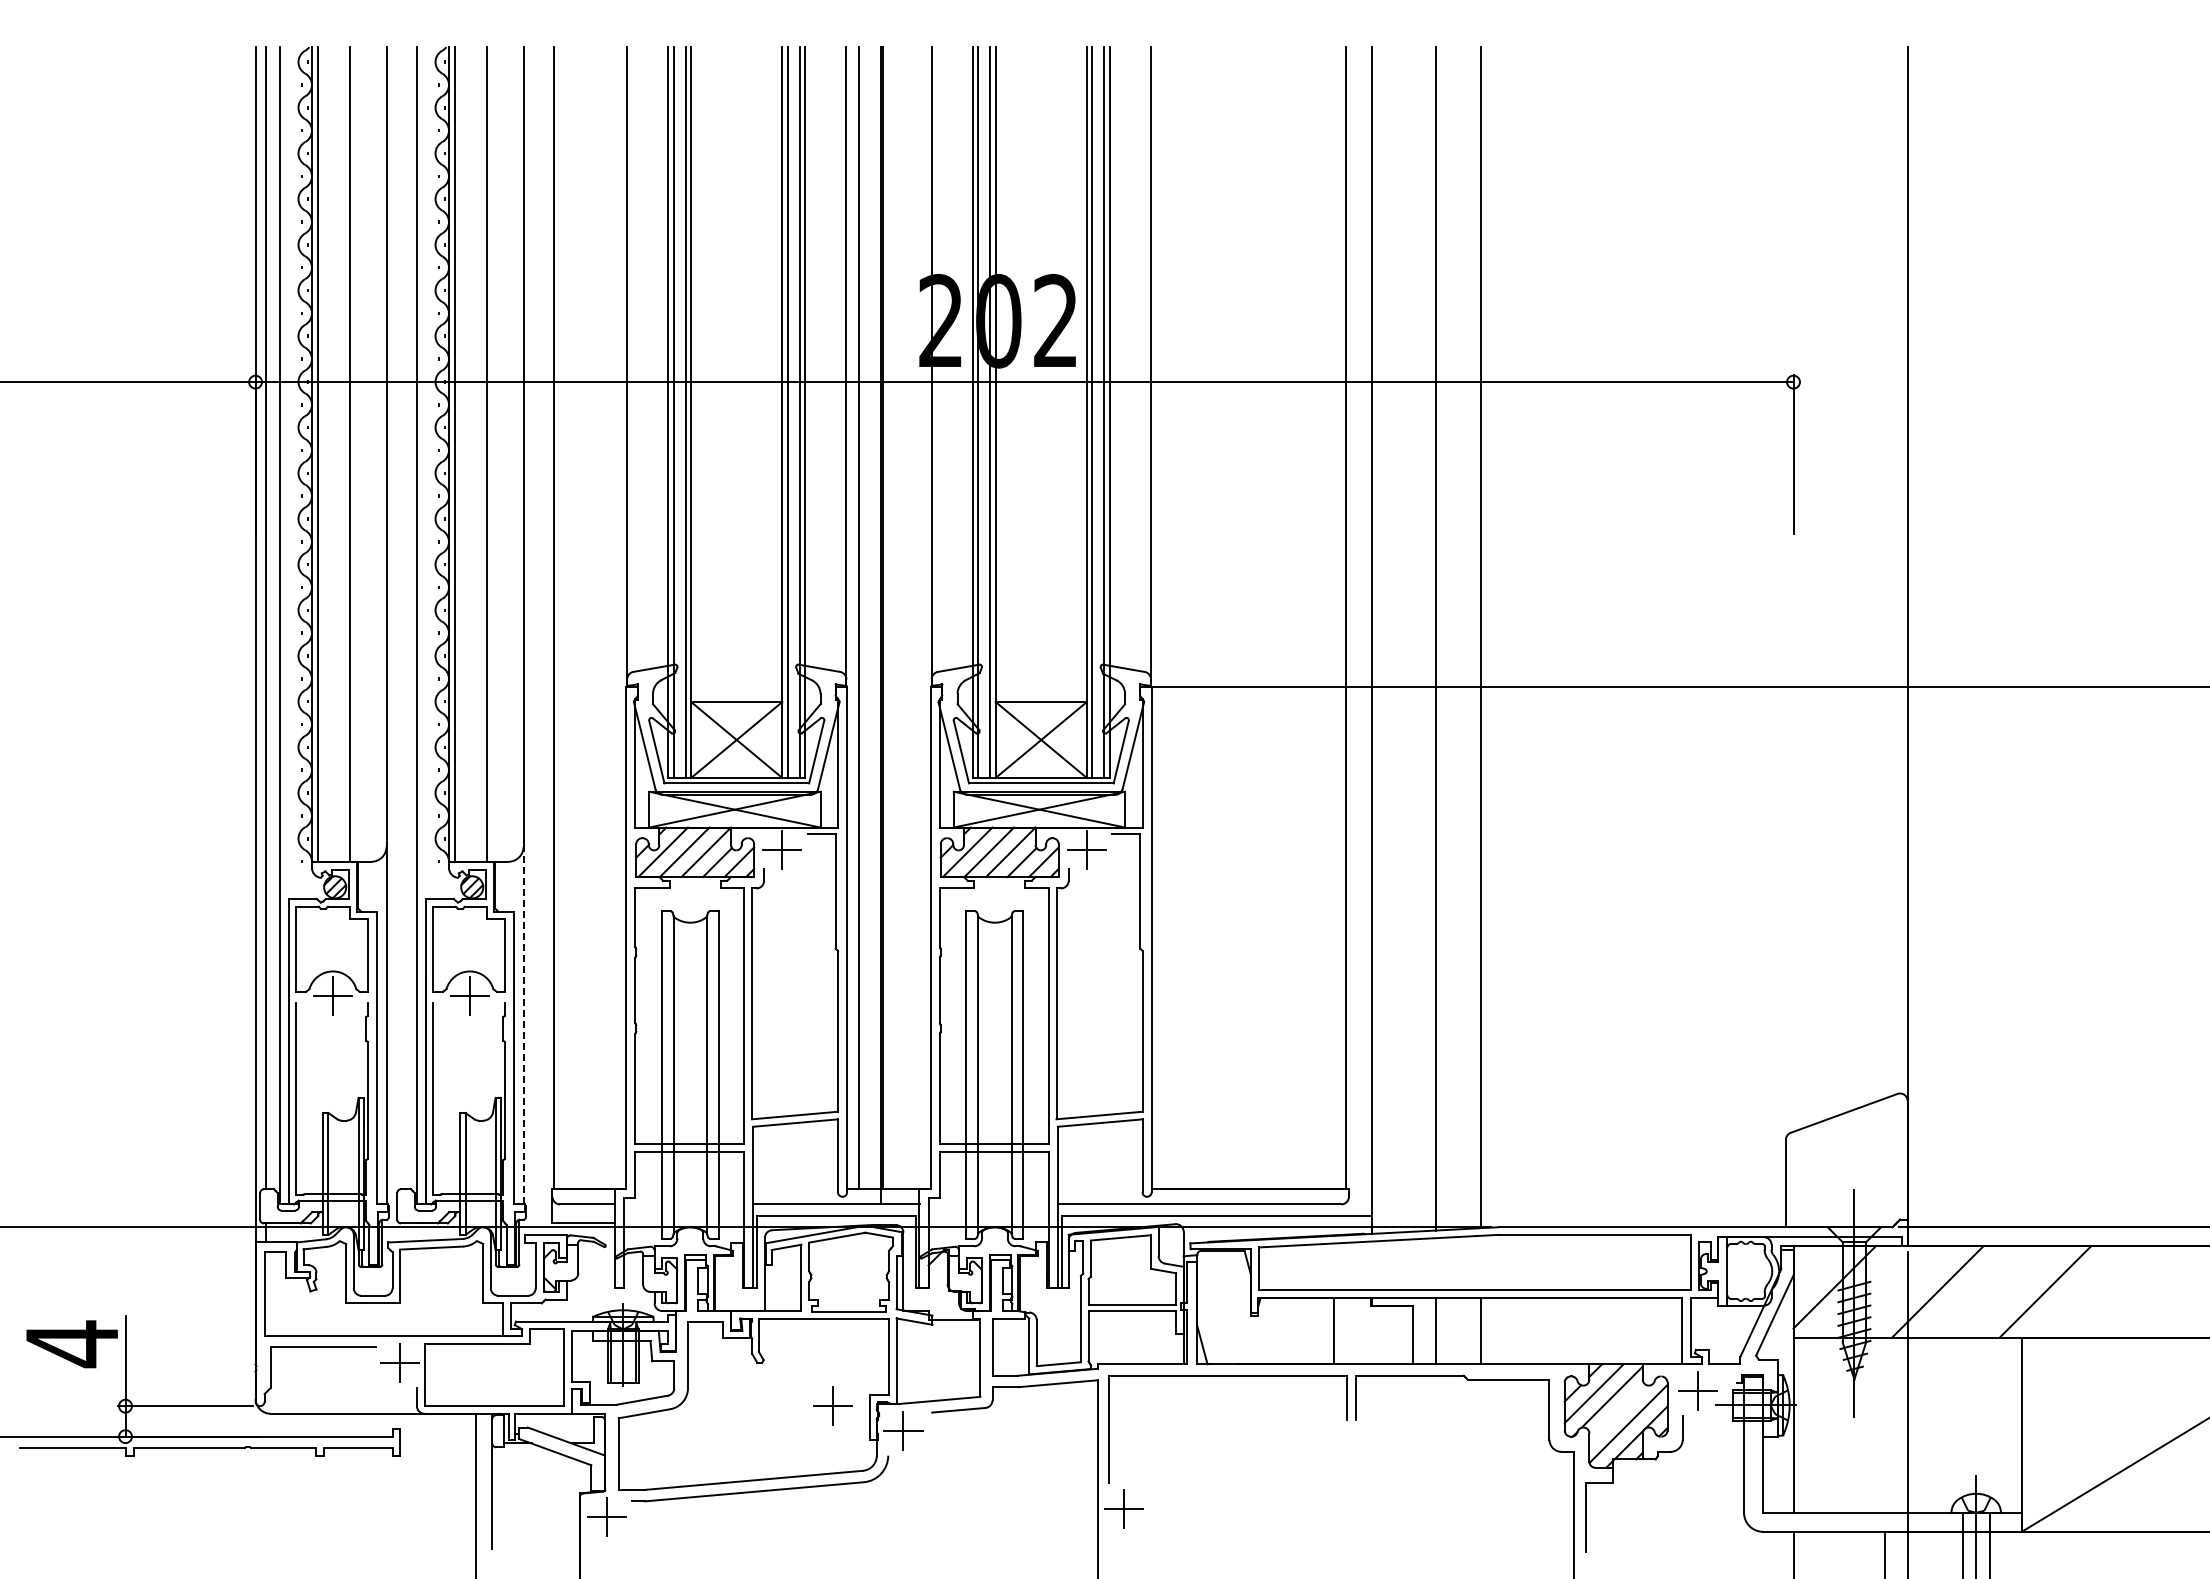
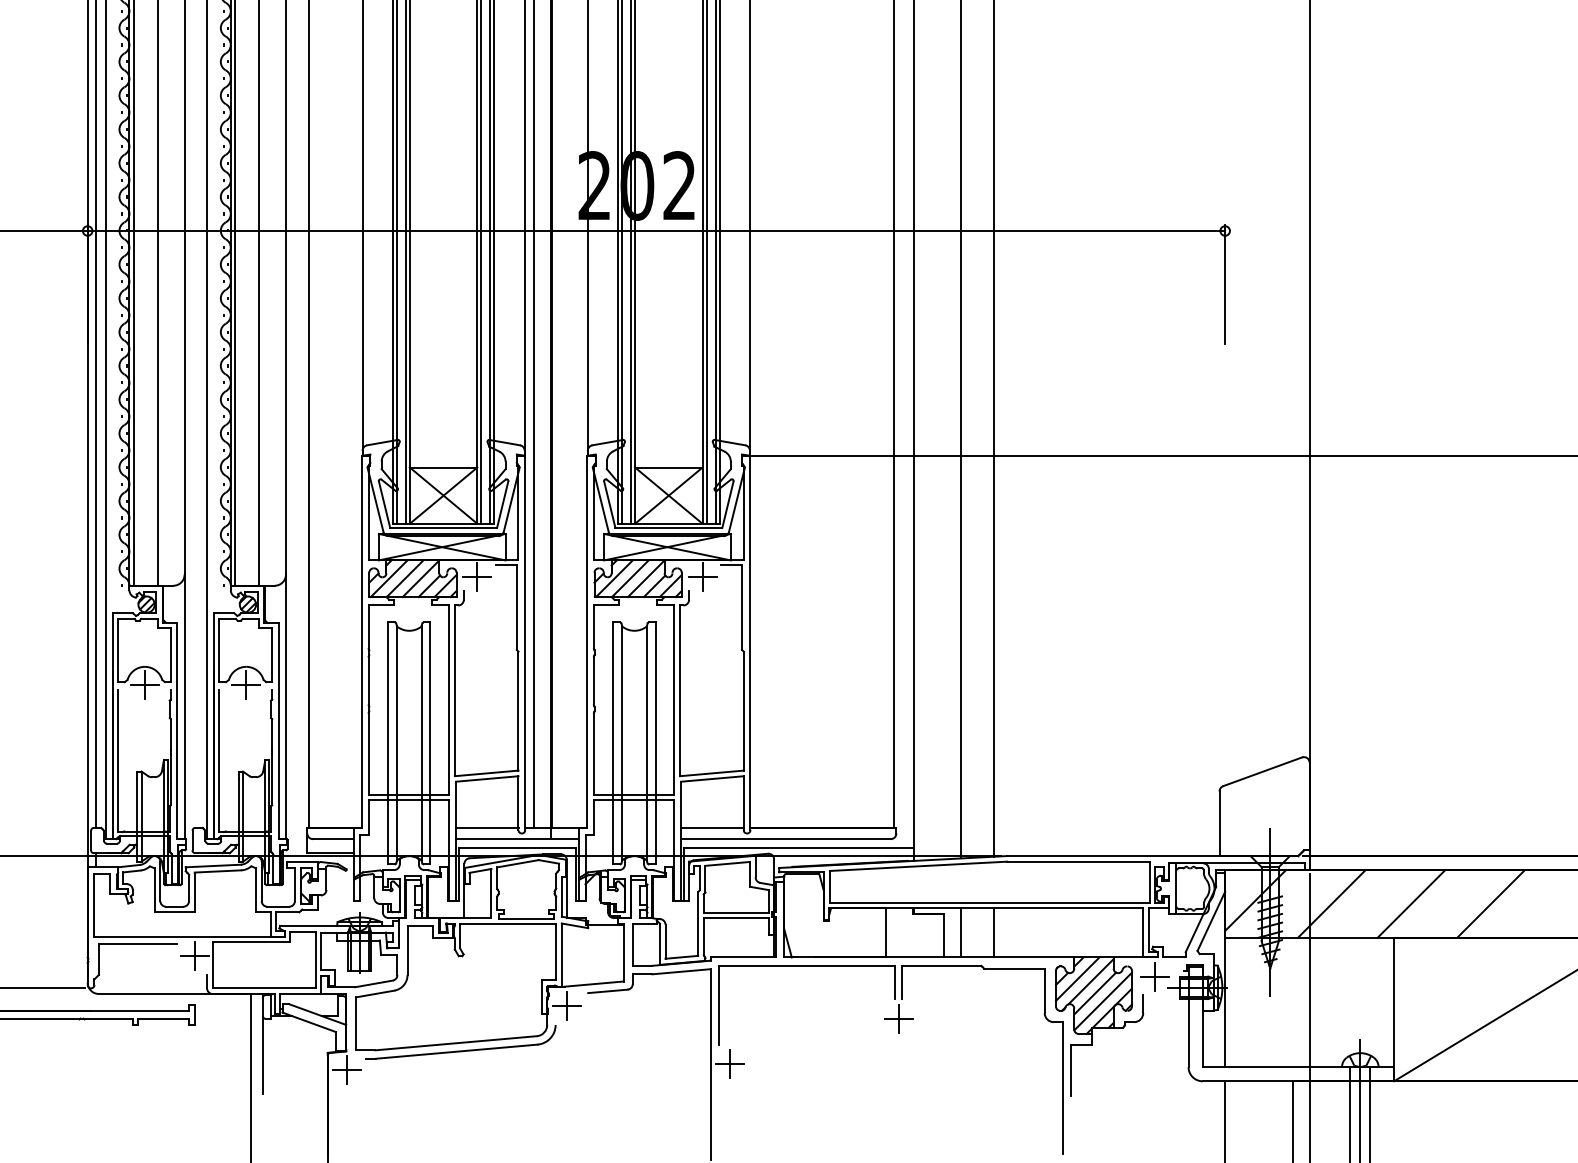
line: (523, 1024) -> (285, 706), dashed -> solid
line: (795, 1189) -> (487, 828), added
line: (1100, 1189) -> (712, 828), added
line: (2152, 1291) -> (1490, 903), added
part: (832, 1405) -> (898, 1018), moved
line: (1617, 1412) -> (1095, 993), added

